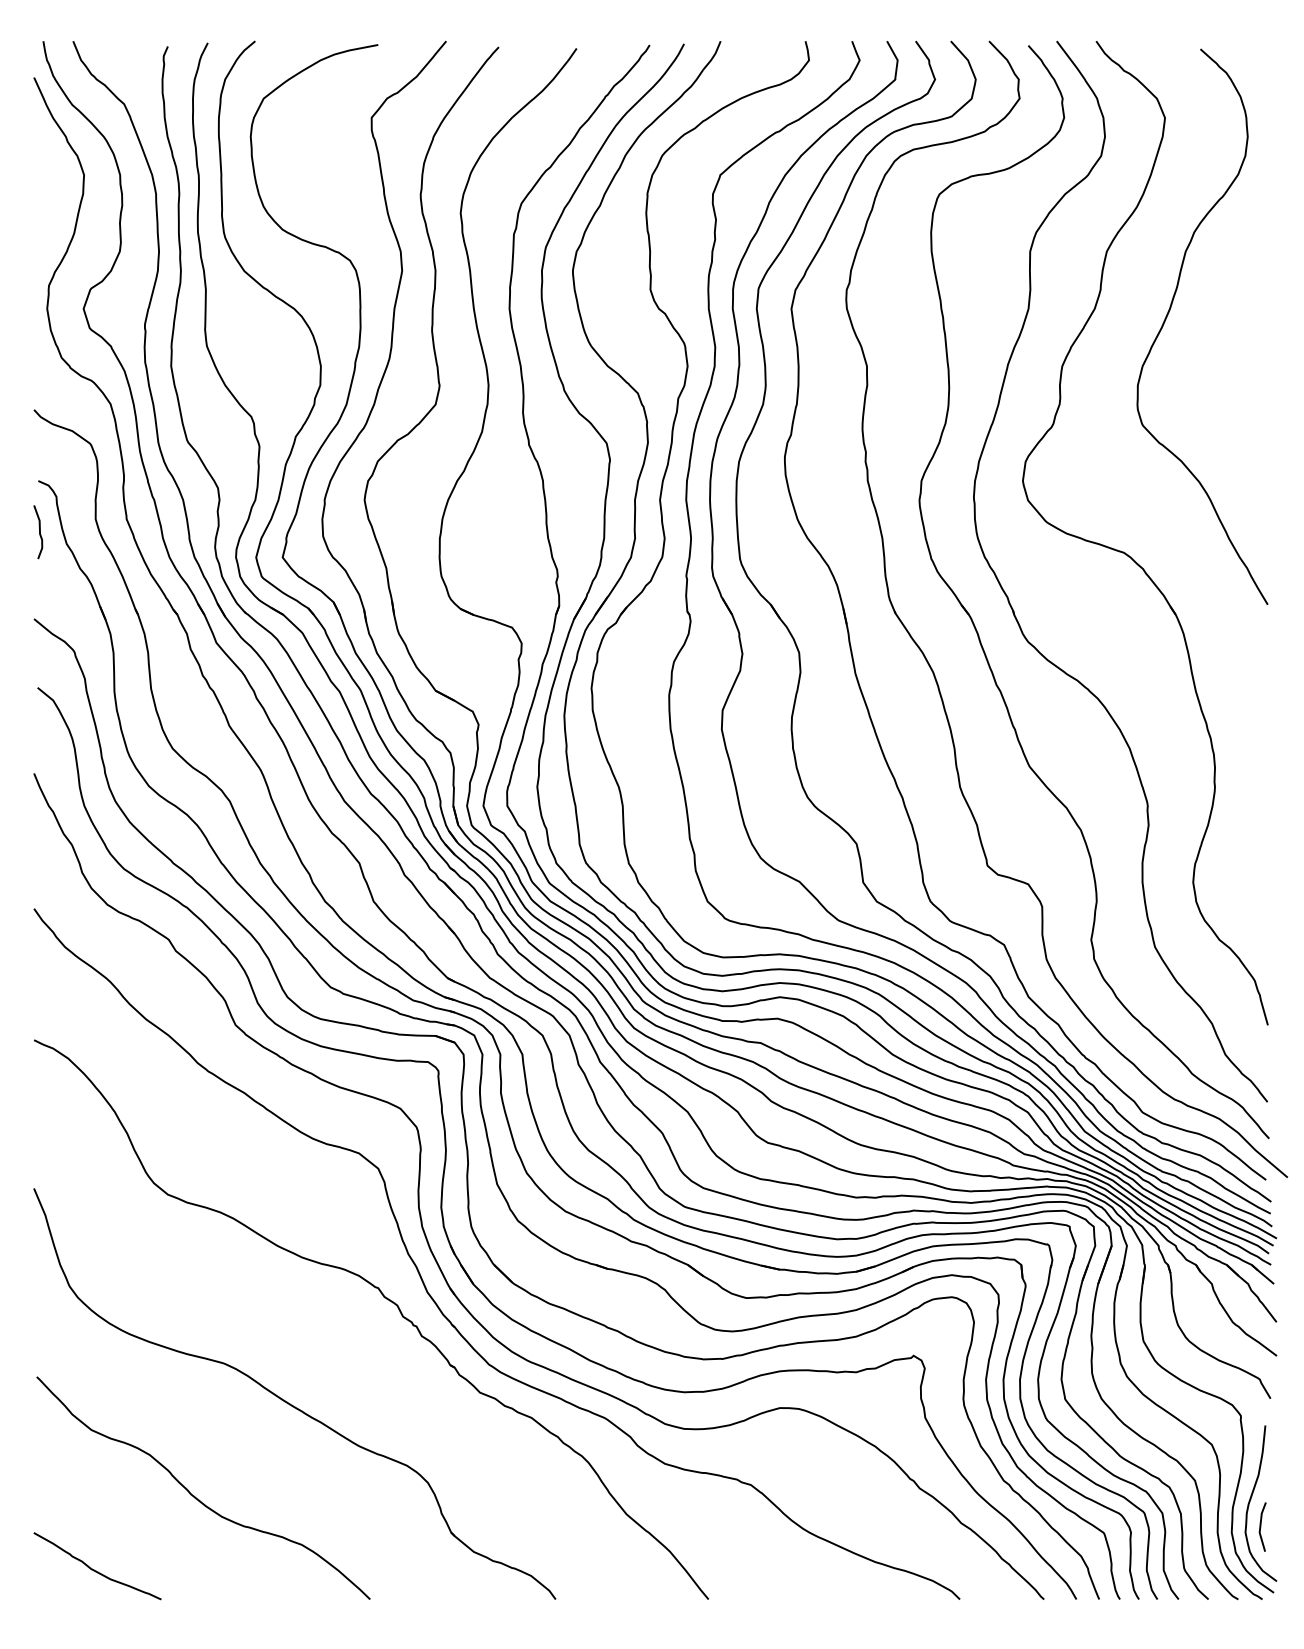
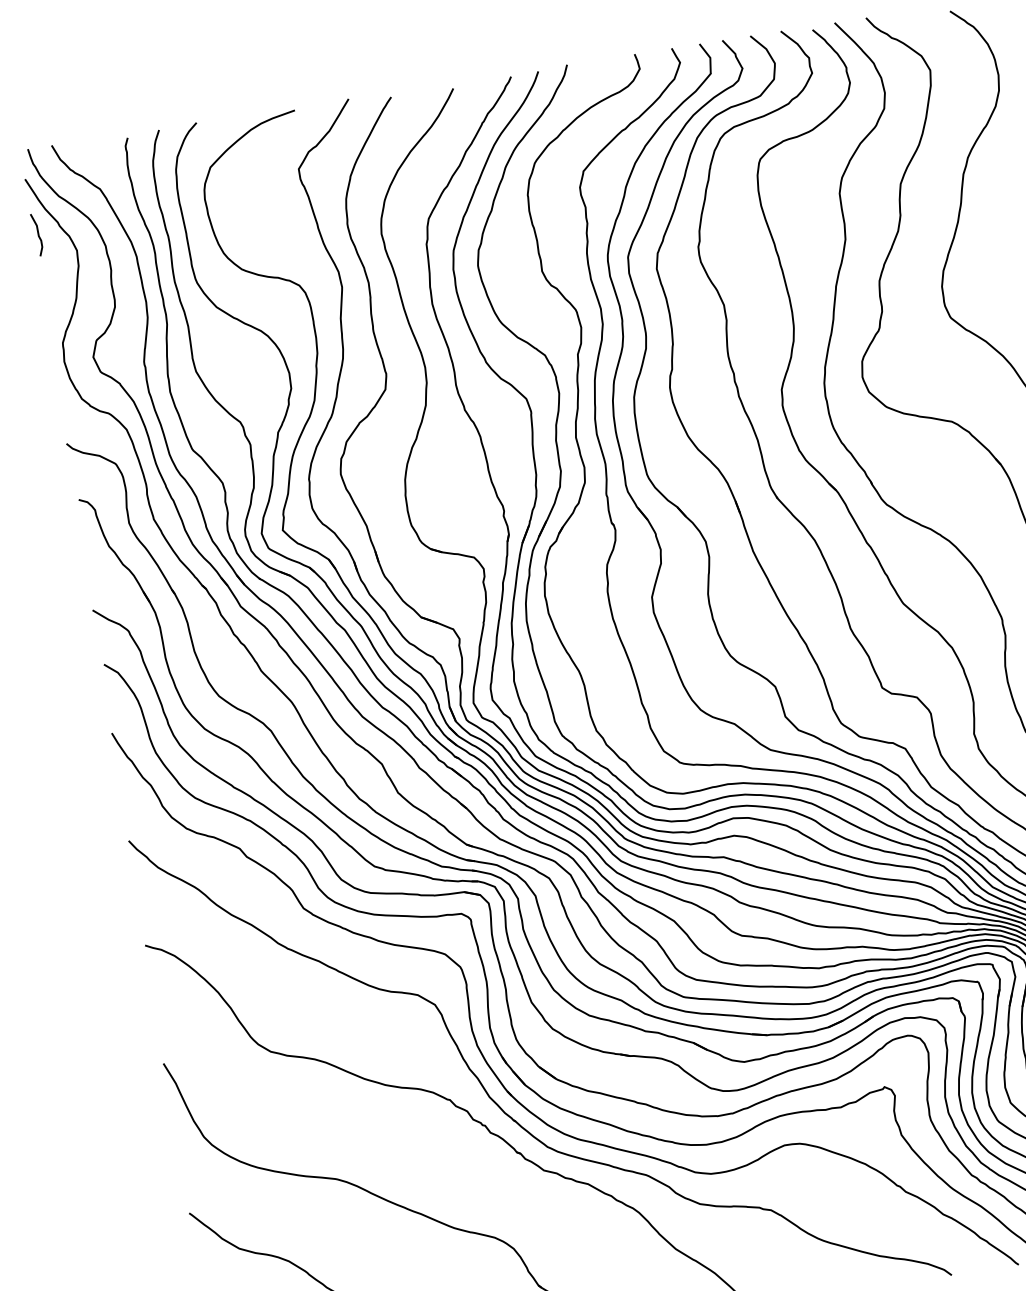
curve: (39, 532) -> (38, 235), moved

